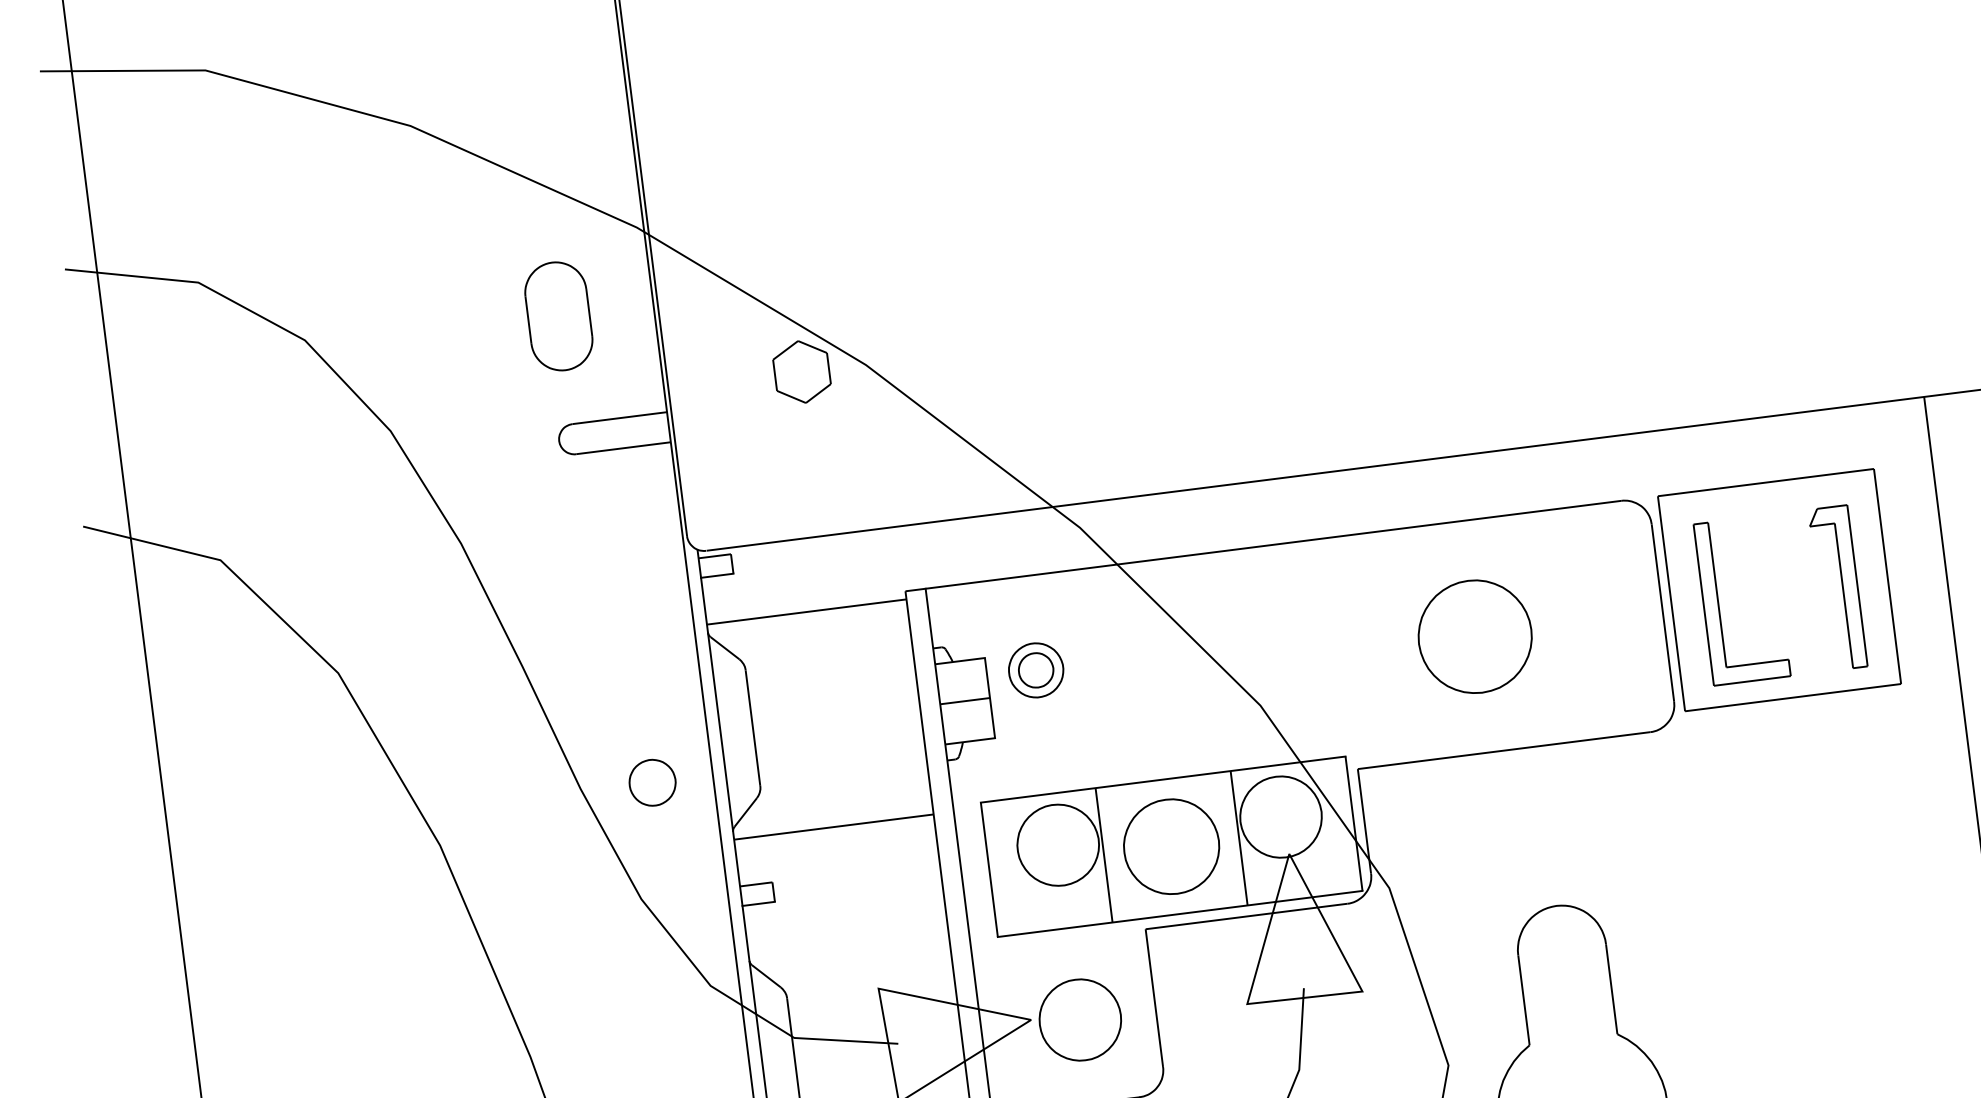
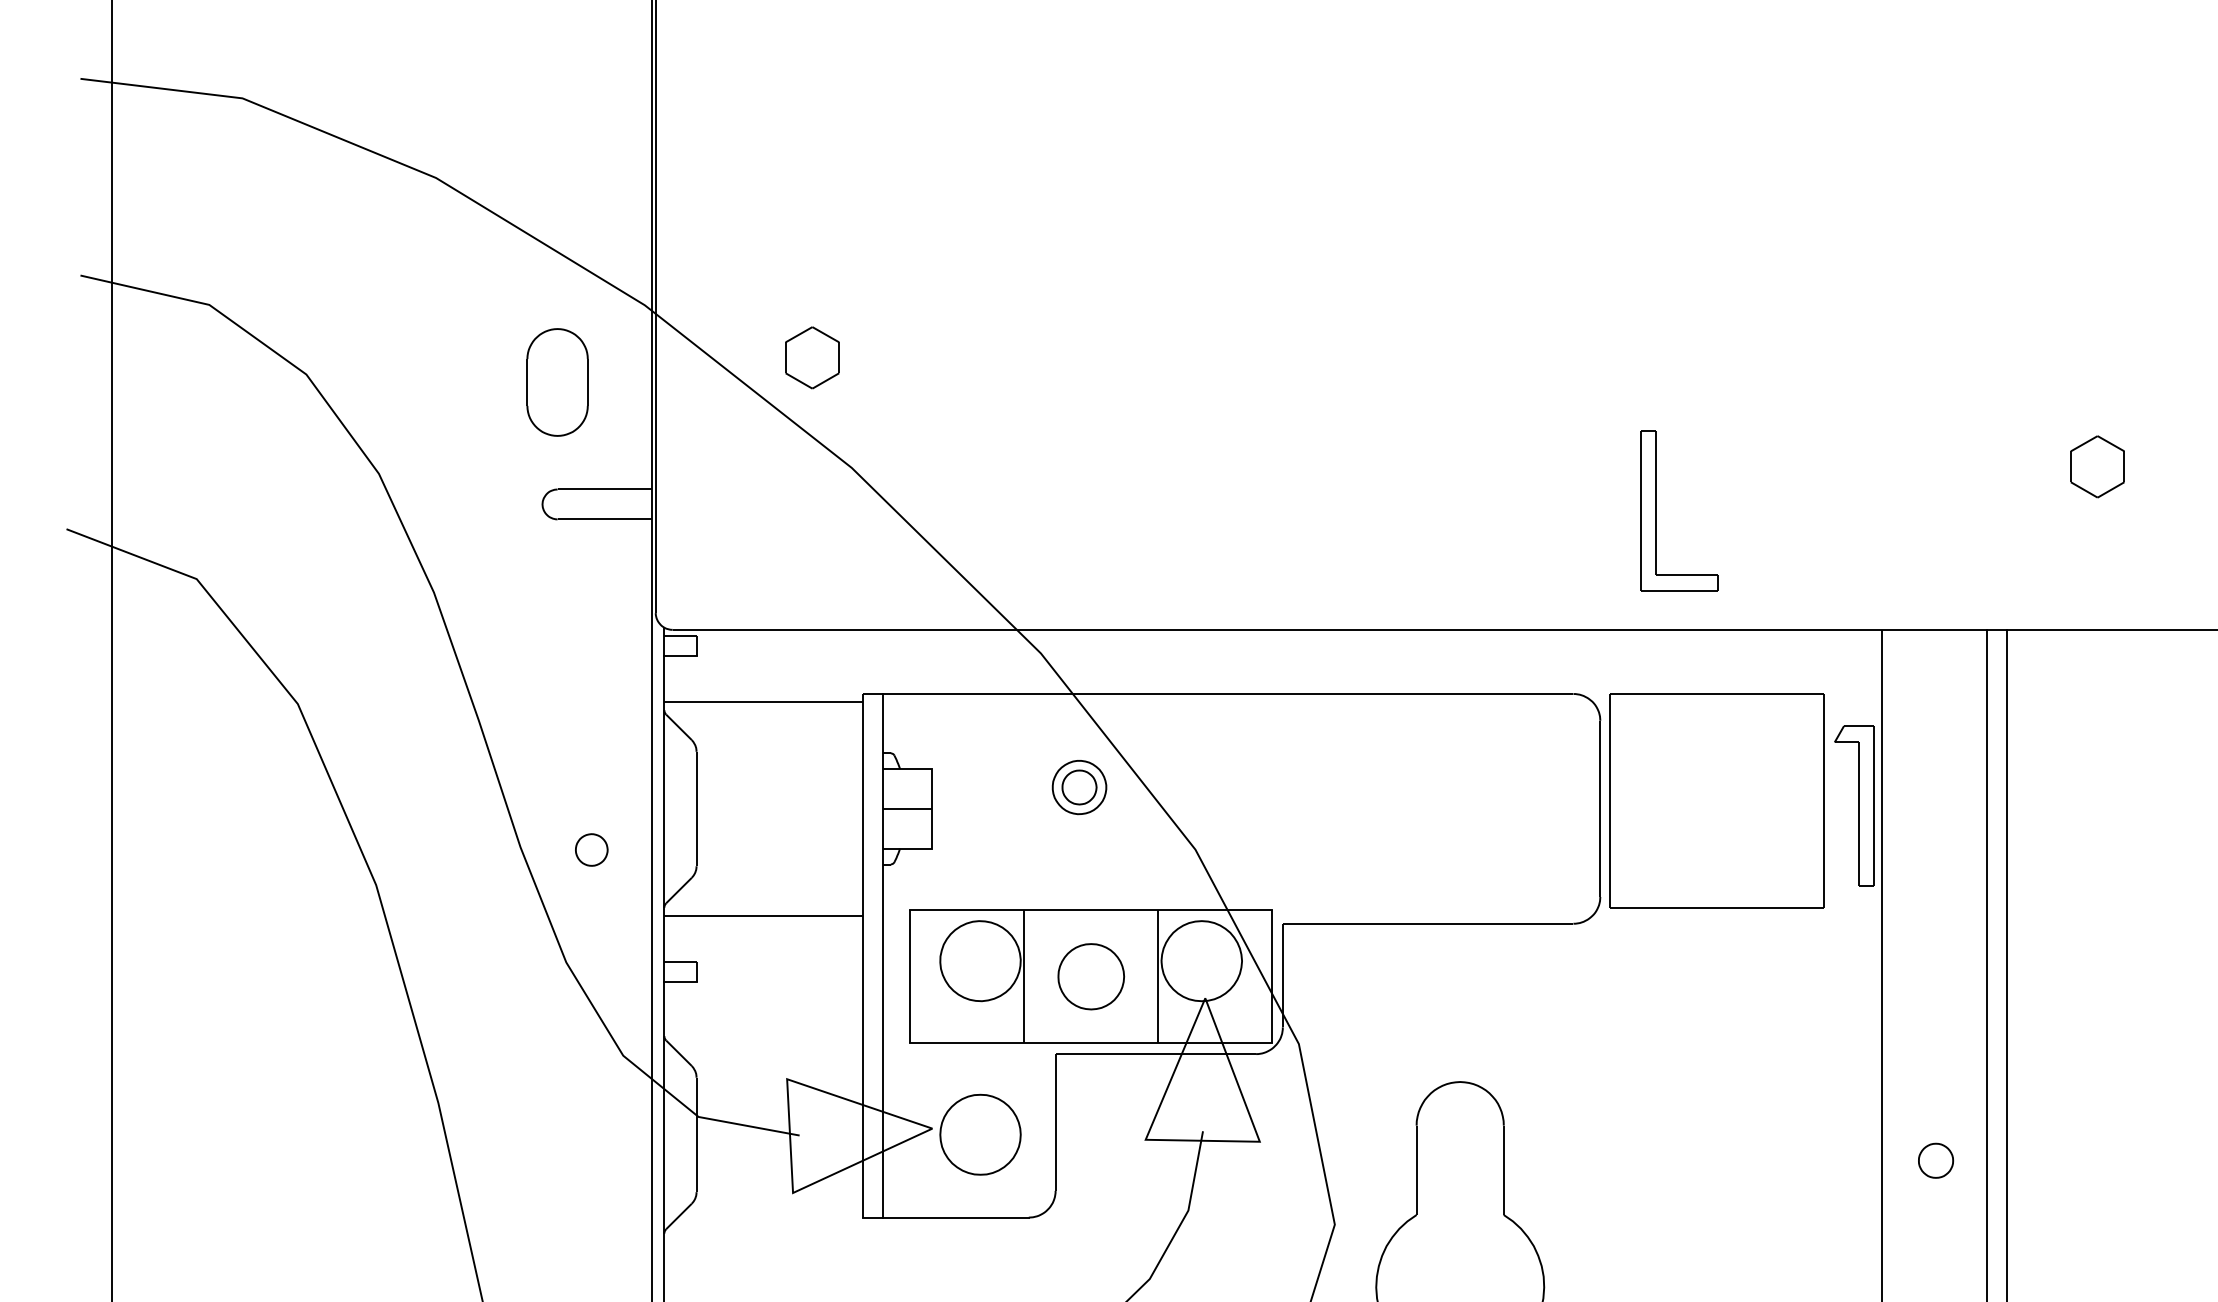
part: (802, 371) -> (812, 357), moved
part: (1837, 587) -> (1854, 805), moved
part: (1719, 602) -> (1656, 510), moved
part: (1474, 636) -> (1413, 808), removed
part: (1036, 670) -> (1079, 787), moved
part: (652, 782) -> (591, 849), size x0.7
part: (1171, 846) -> (1091, 976), size x0.7

